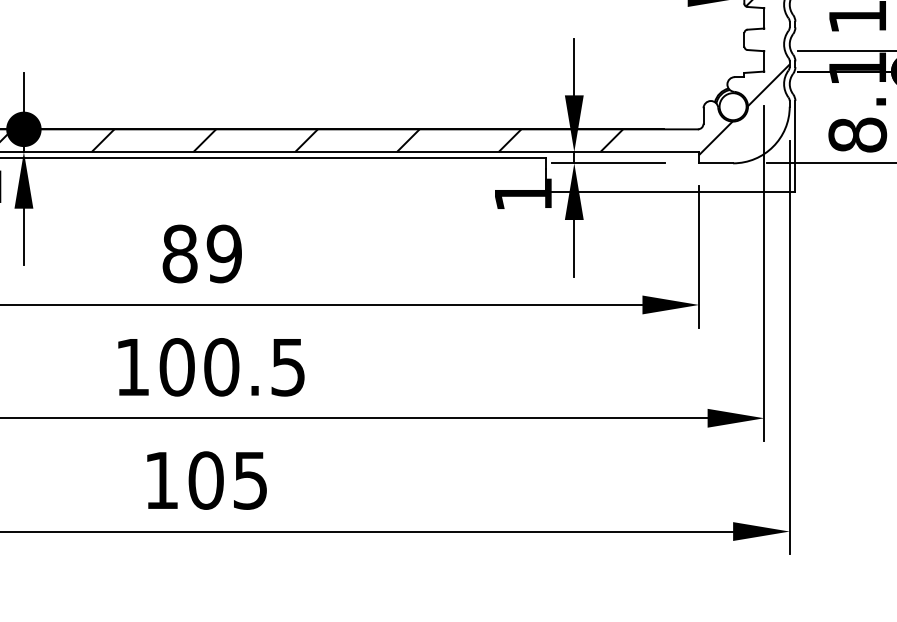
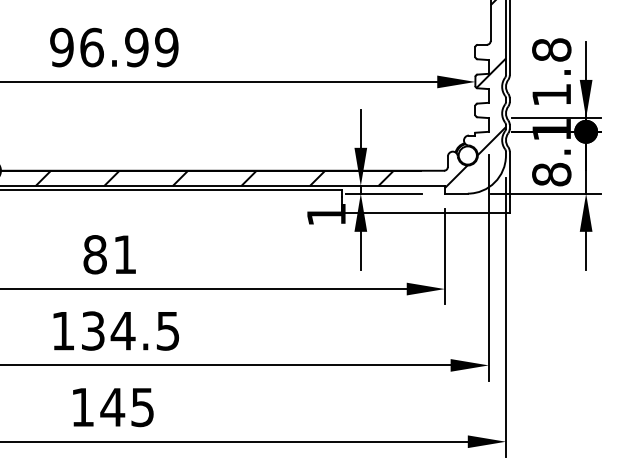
text: (223, 253) -> (124, 254), 89 -> 81
text: (199, 366) -> (108, 330), 100.5 -> 134.5
text: (205, 480) -> (112, 407), 105 -> 145

